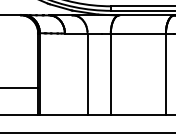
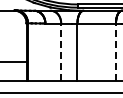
line: (88, 75) -> (61, 52), solid -> dashed
line: (165, 75) -> (115, 52), solid -> dashed

